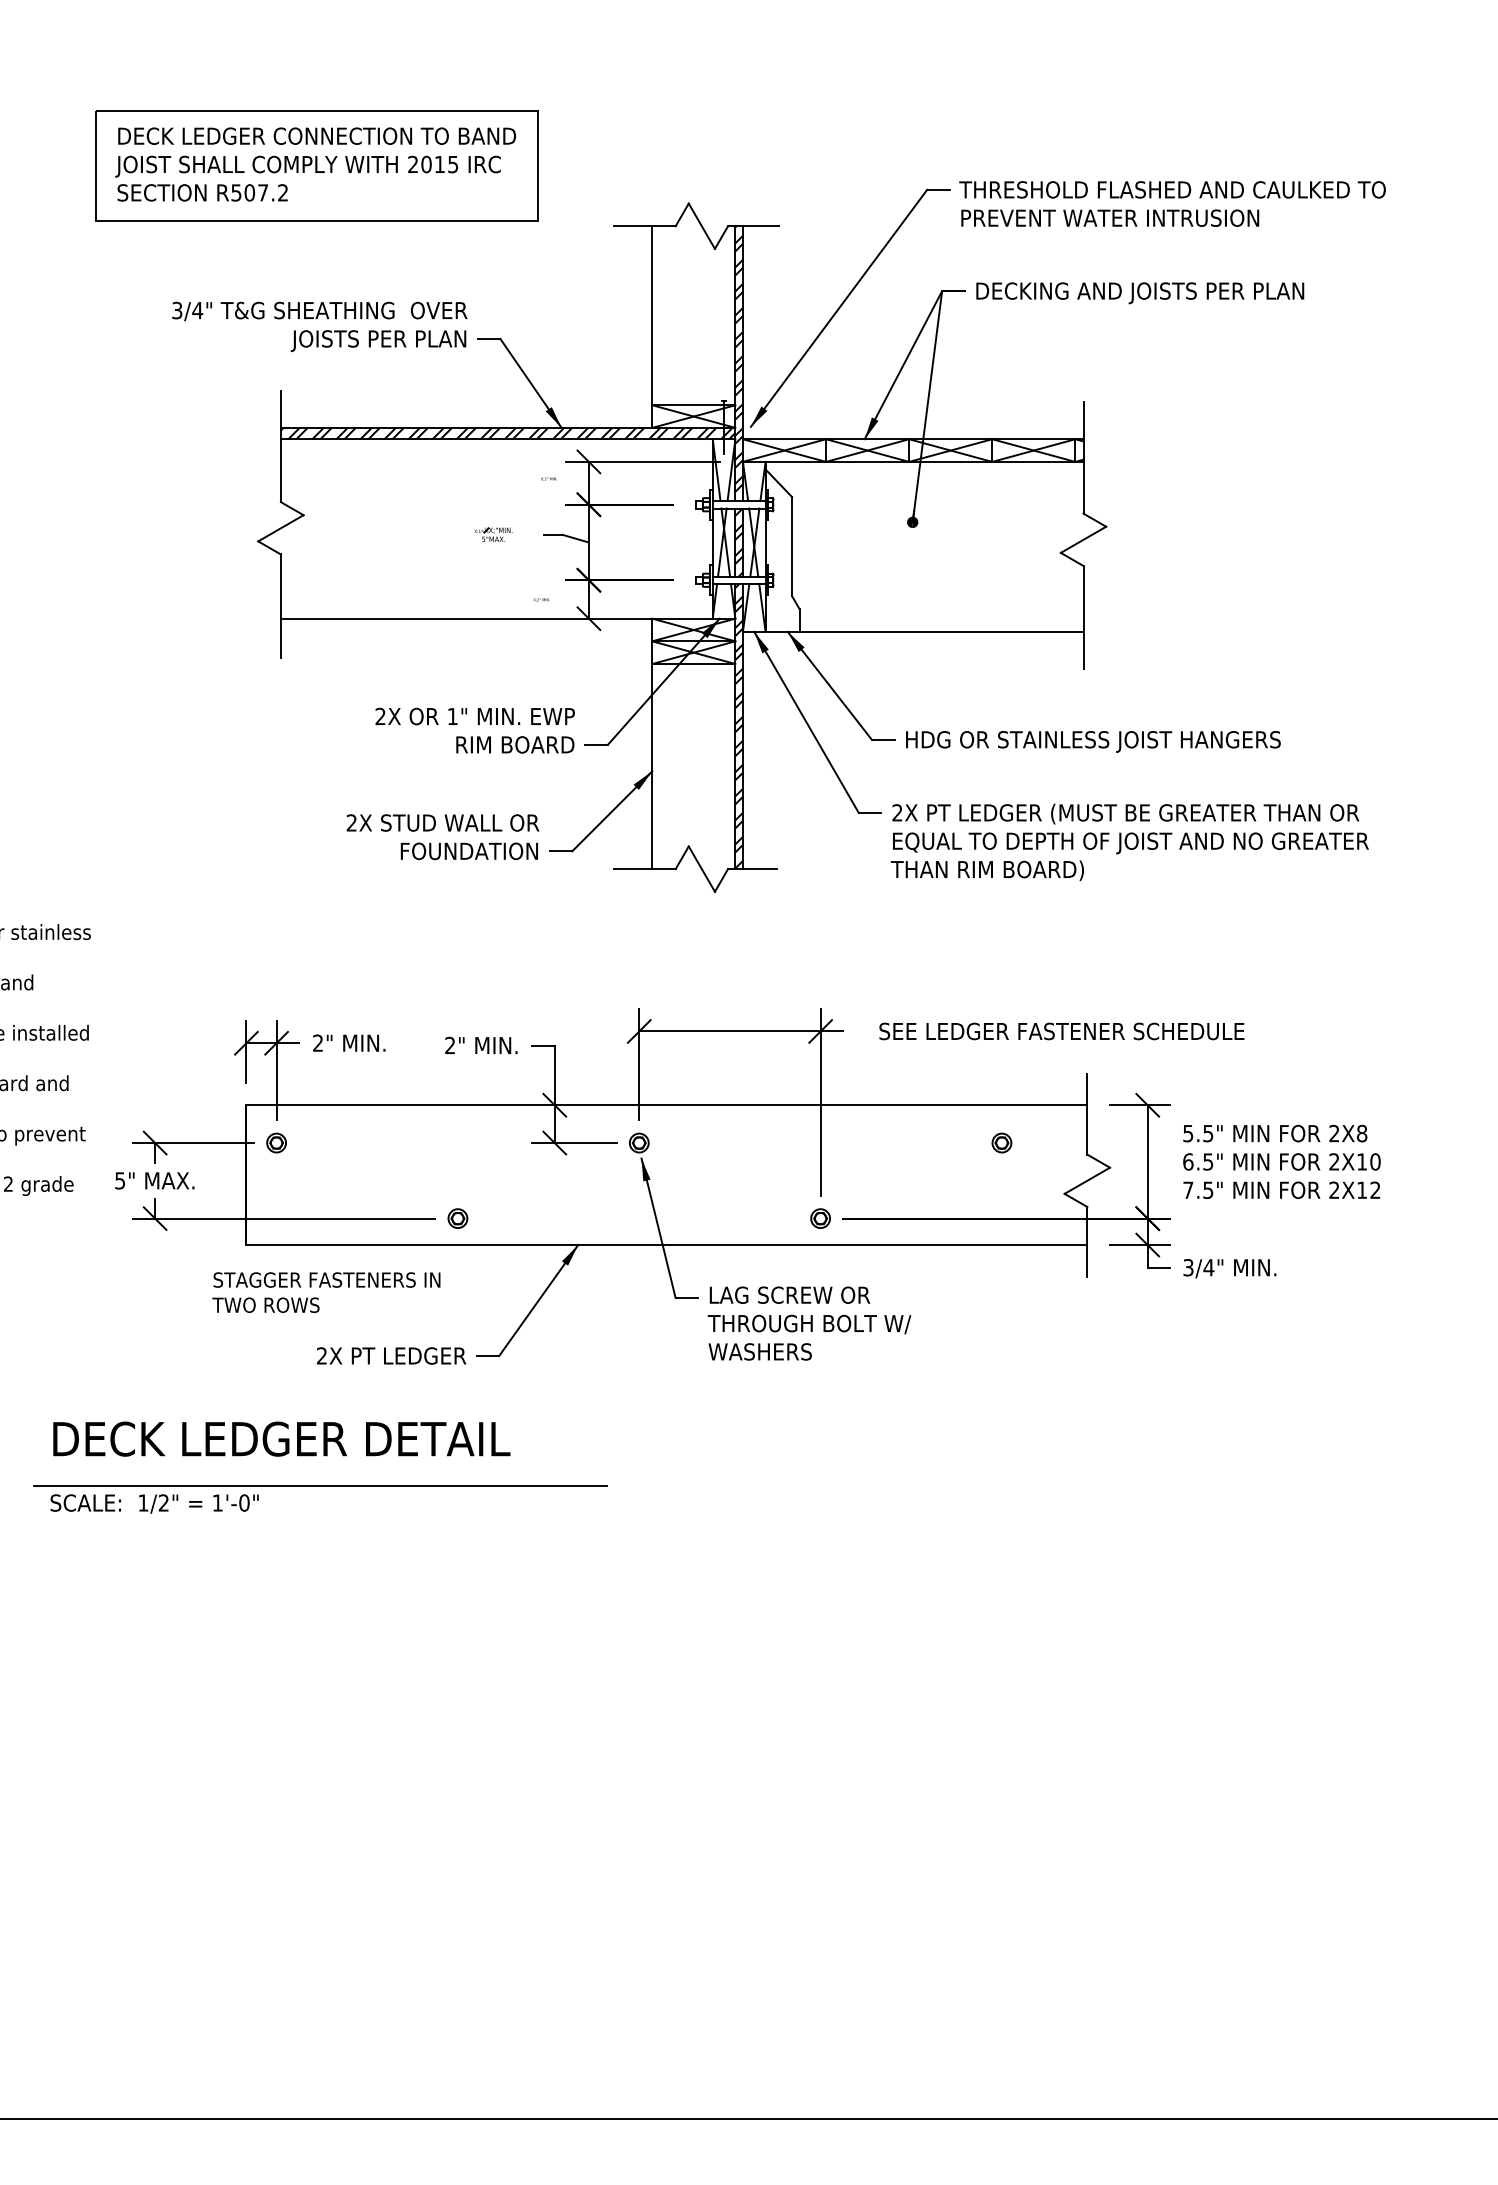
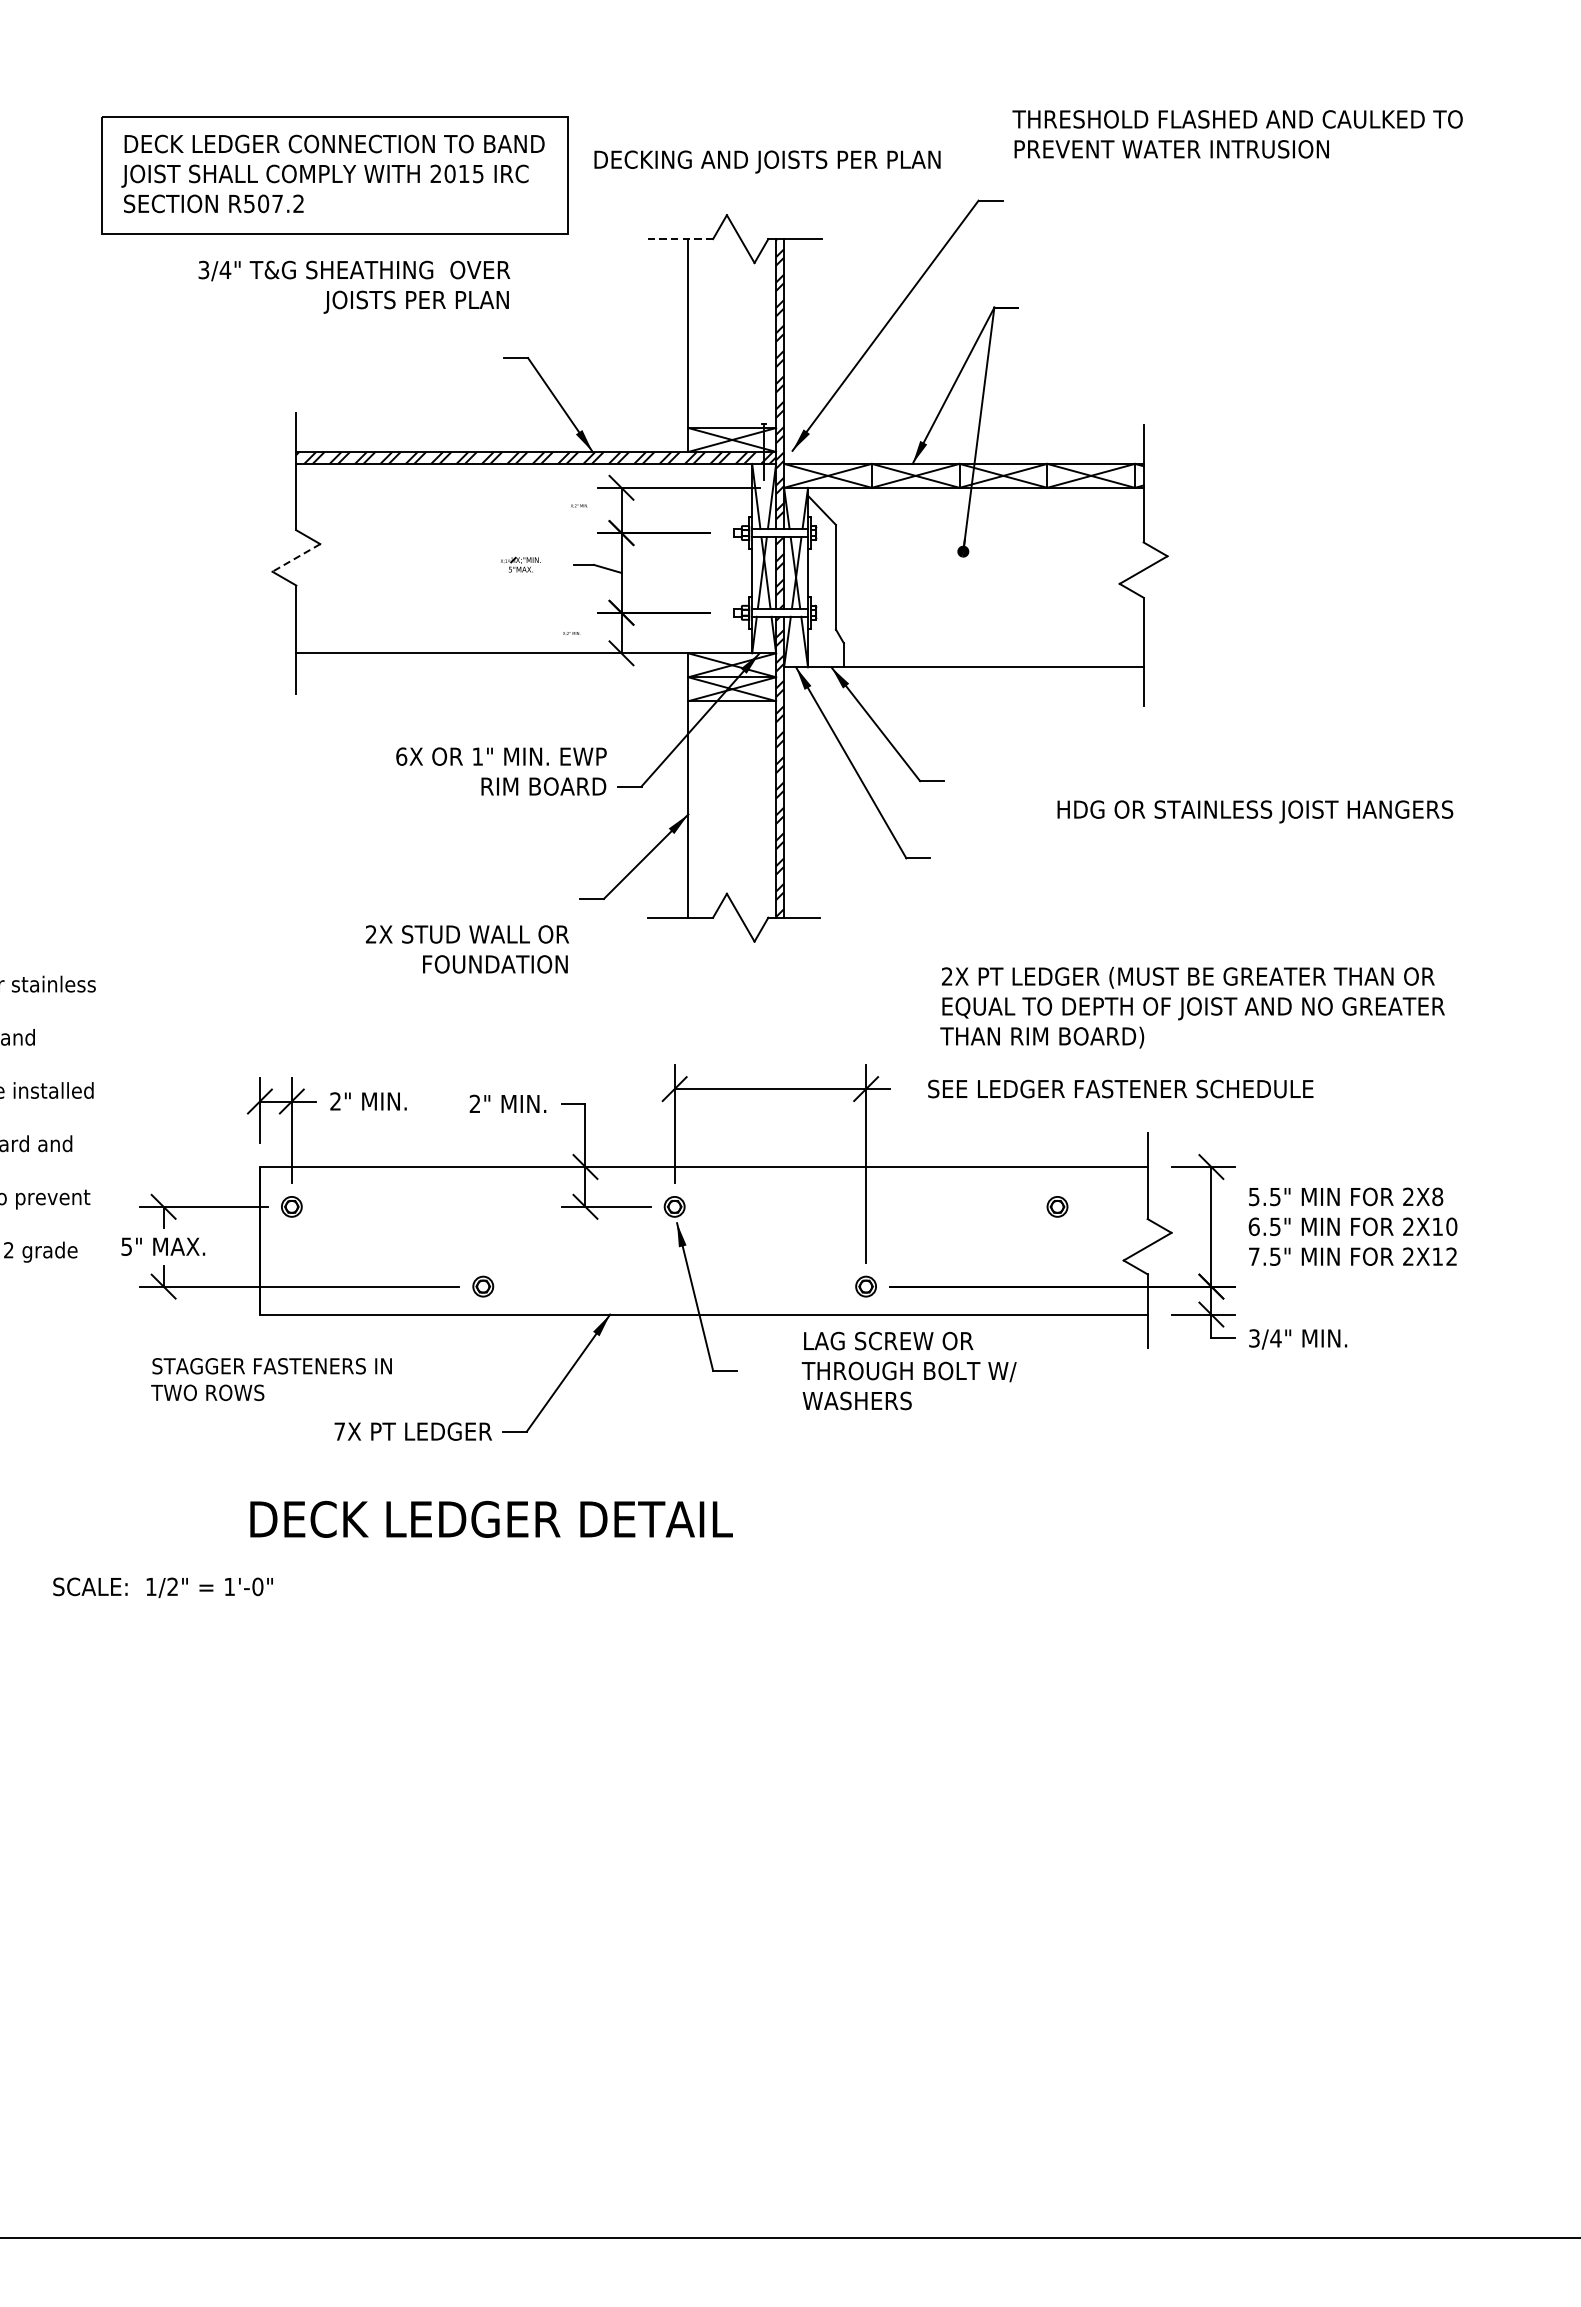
text: (1172, 203) -> (1237, 133), moved
line: (644, 226) -> (680, 239), solid -> dashed
text: (1140, 293) -> (767, 162), moved
text: (319, 326) -> (354, 286), moved
line: (280, 528) -> (295, 558), solid -> dashed
text: (380, 716) -> (401, 756), 2X -> 6X
text: (1093, 741) -> (1255, 811), moved
text: (442, 837) -> (466, 949), moved
text: (1129, 842) -> (1192, 1007), moved
text: (326, 1292) -> (271, 1379), moved
text: (809, 1323) -> (909, 1370), moved
text: (321, 1355) -> (339, 1431), 2X -> 7X
text: (281, 1438) -> (491, 1518), moved
line: (320, 1486) -> (338, 1569), removed

